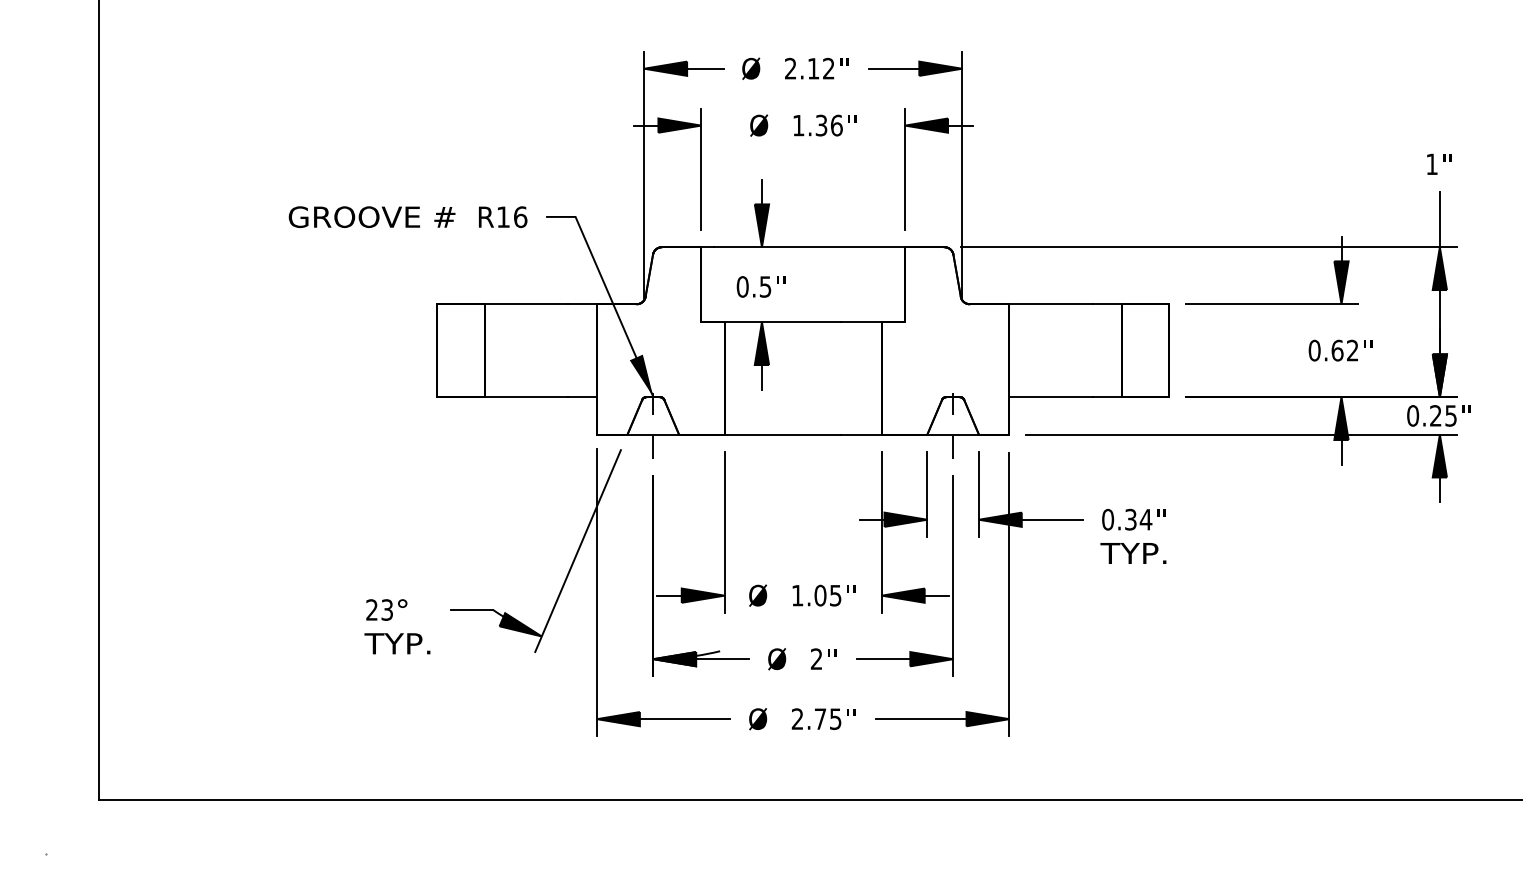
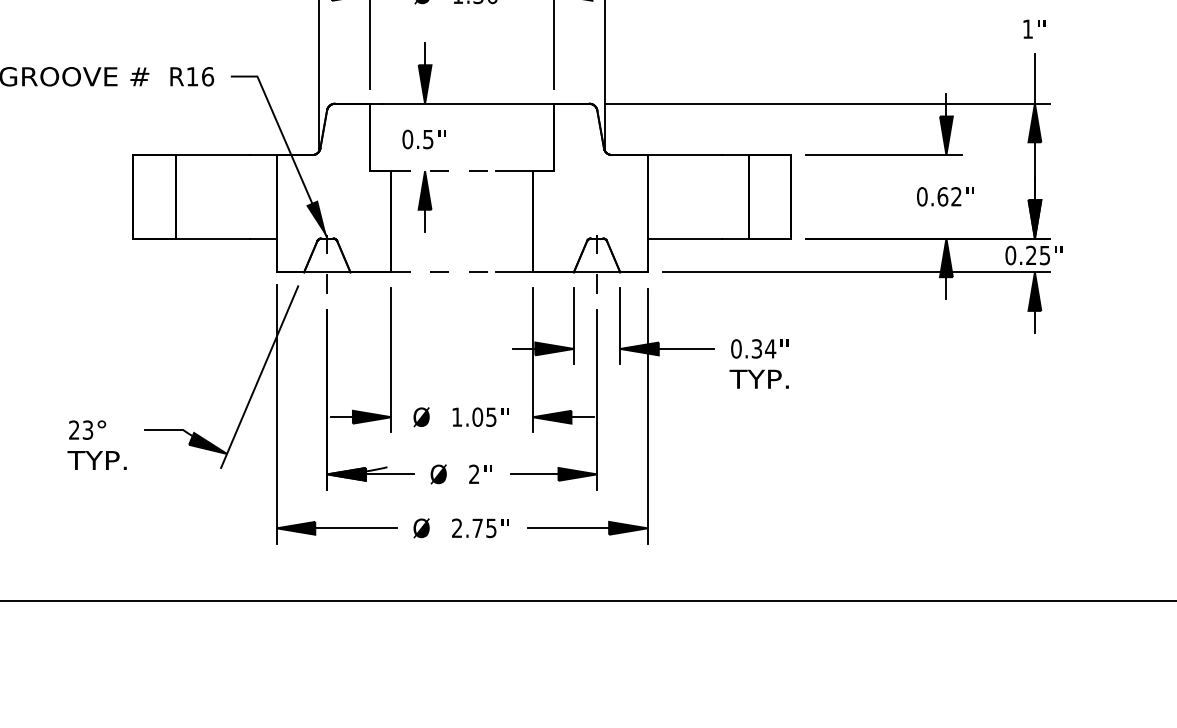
line: (783, 322) -> (444, 171), solid -> dashed
line: (783, 434) -> (444, 272), solid -> dashed

